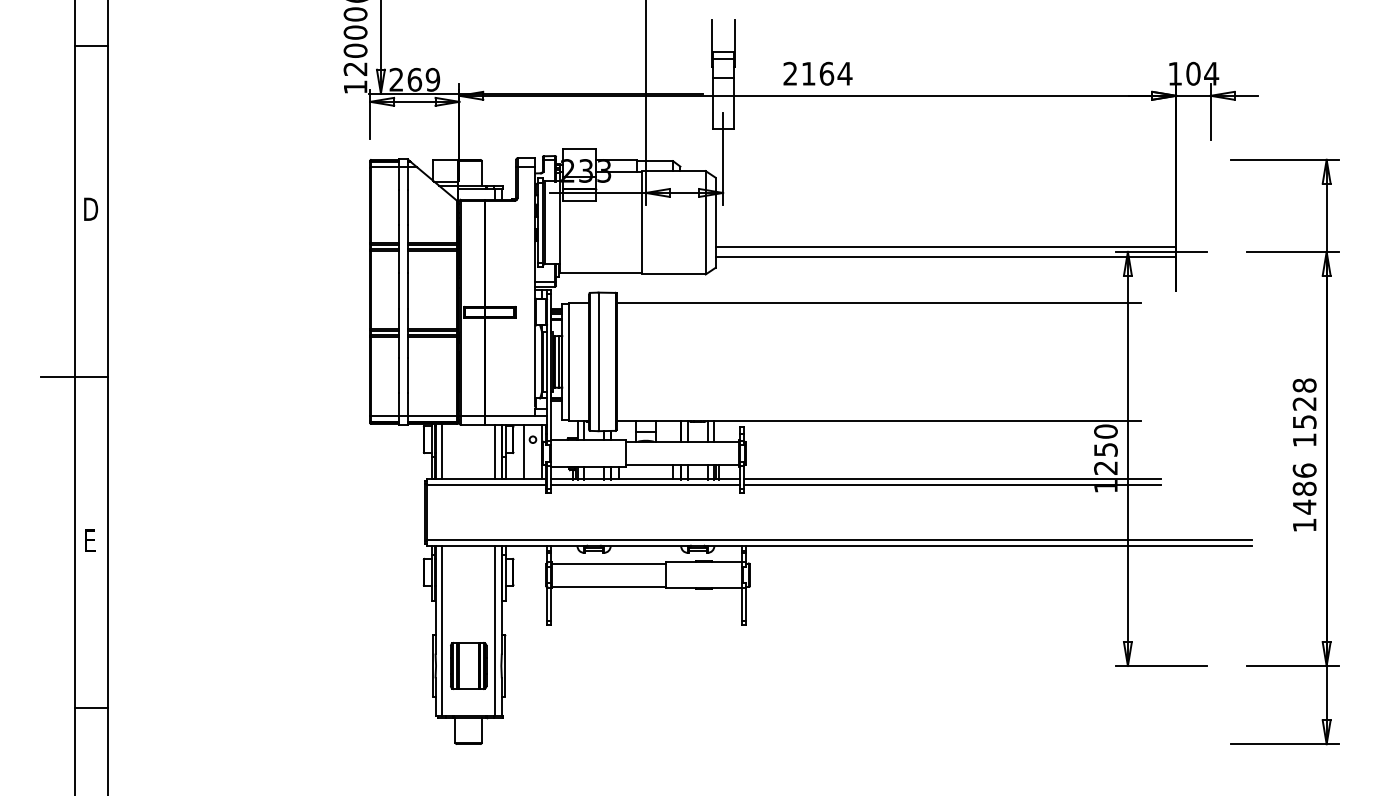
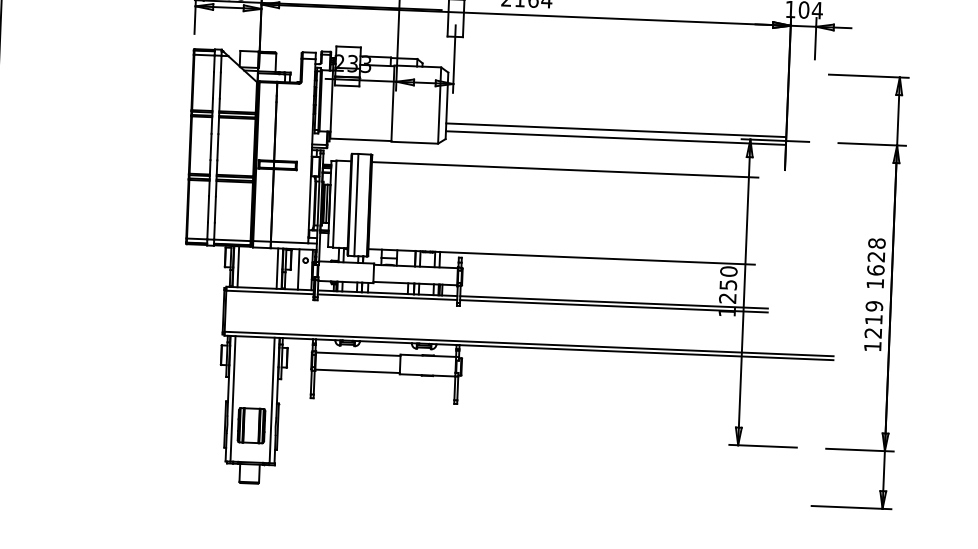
text: (1304, 421) -> (875, 269), 1528 -> 1628
text: (1304, 488) -> (873, 319), 1486 -> 1219

